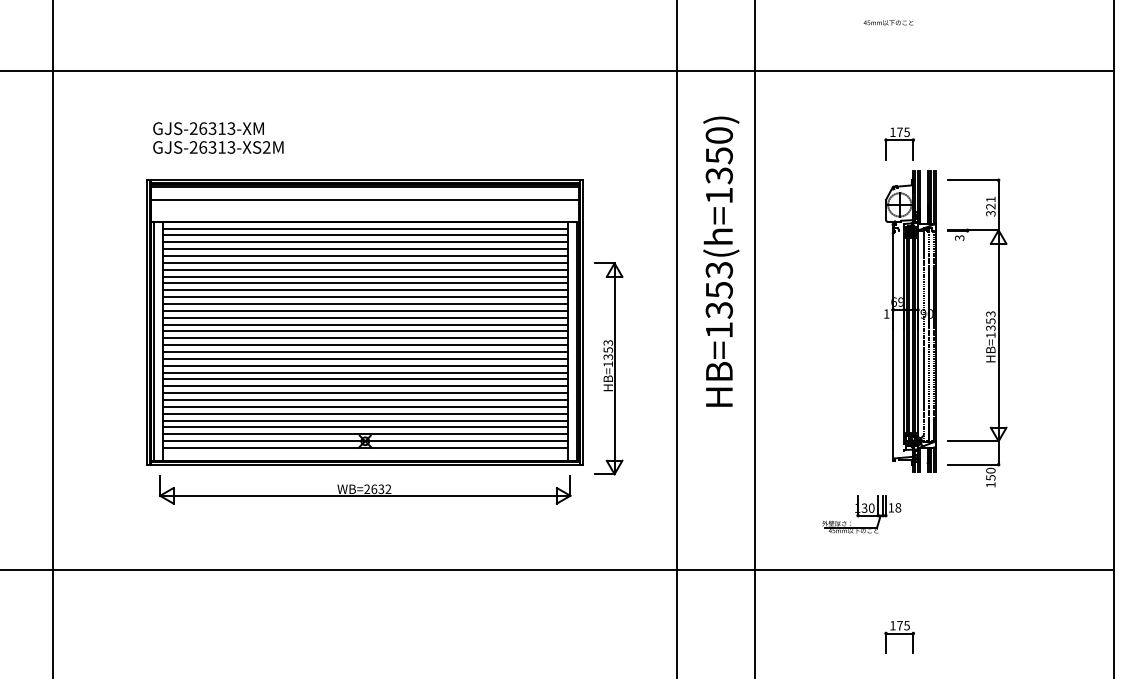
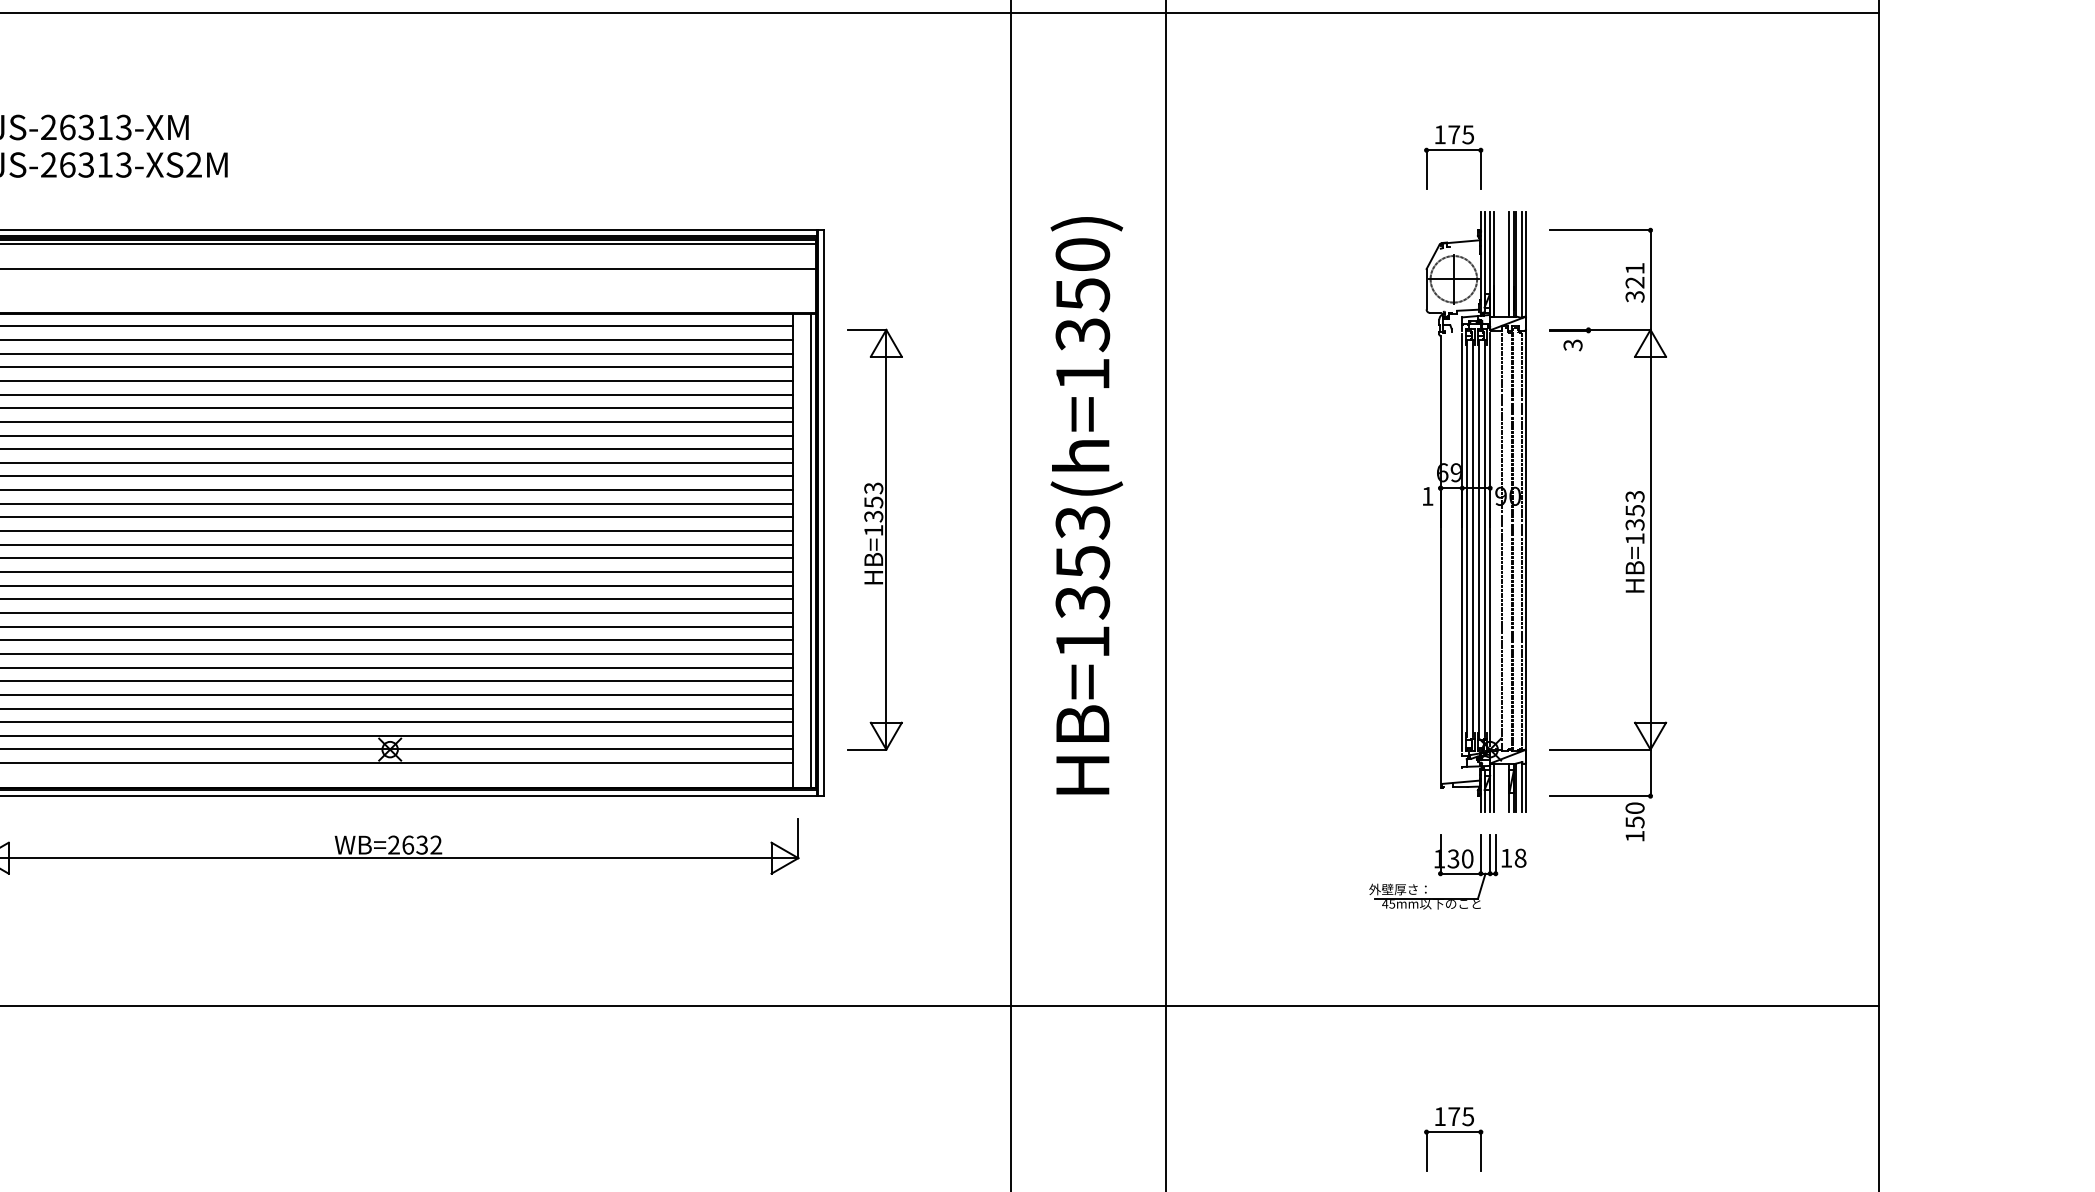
text: (721, 261) -> (1087, 505), moved
part: (608, 368) -> (874, 539), moved
part: (861, 514) -> (1447, 871), moved

